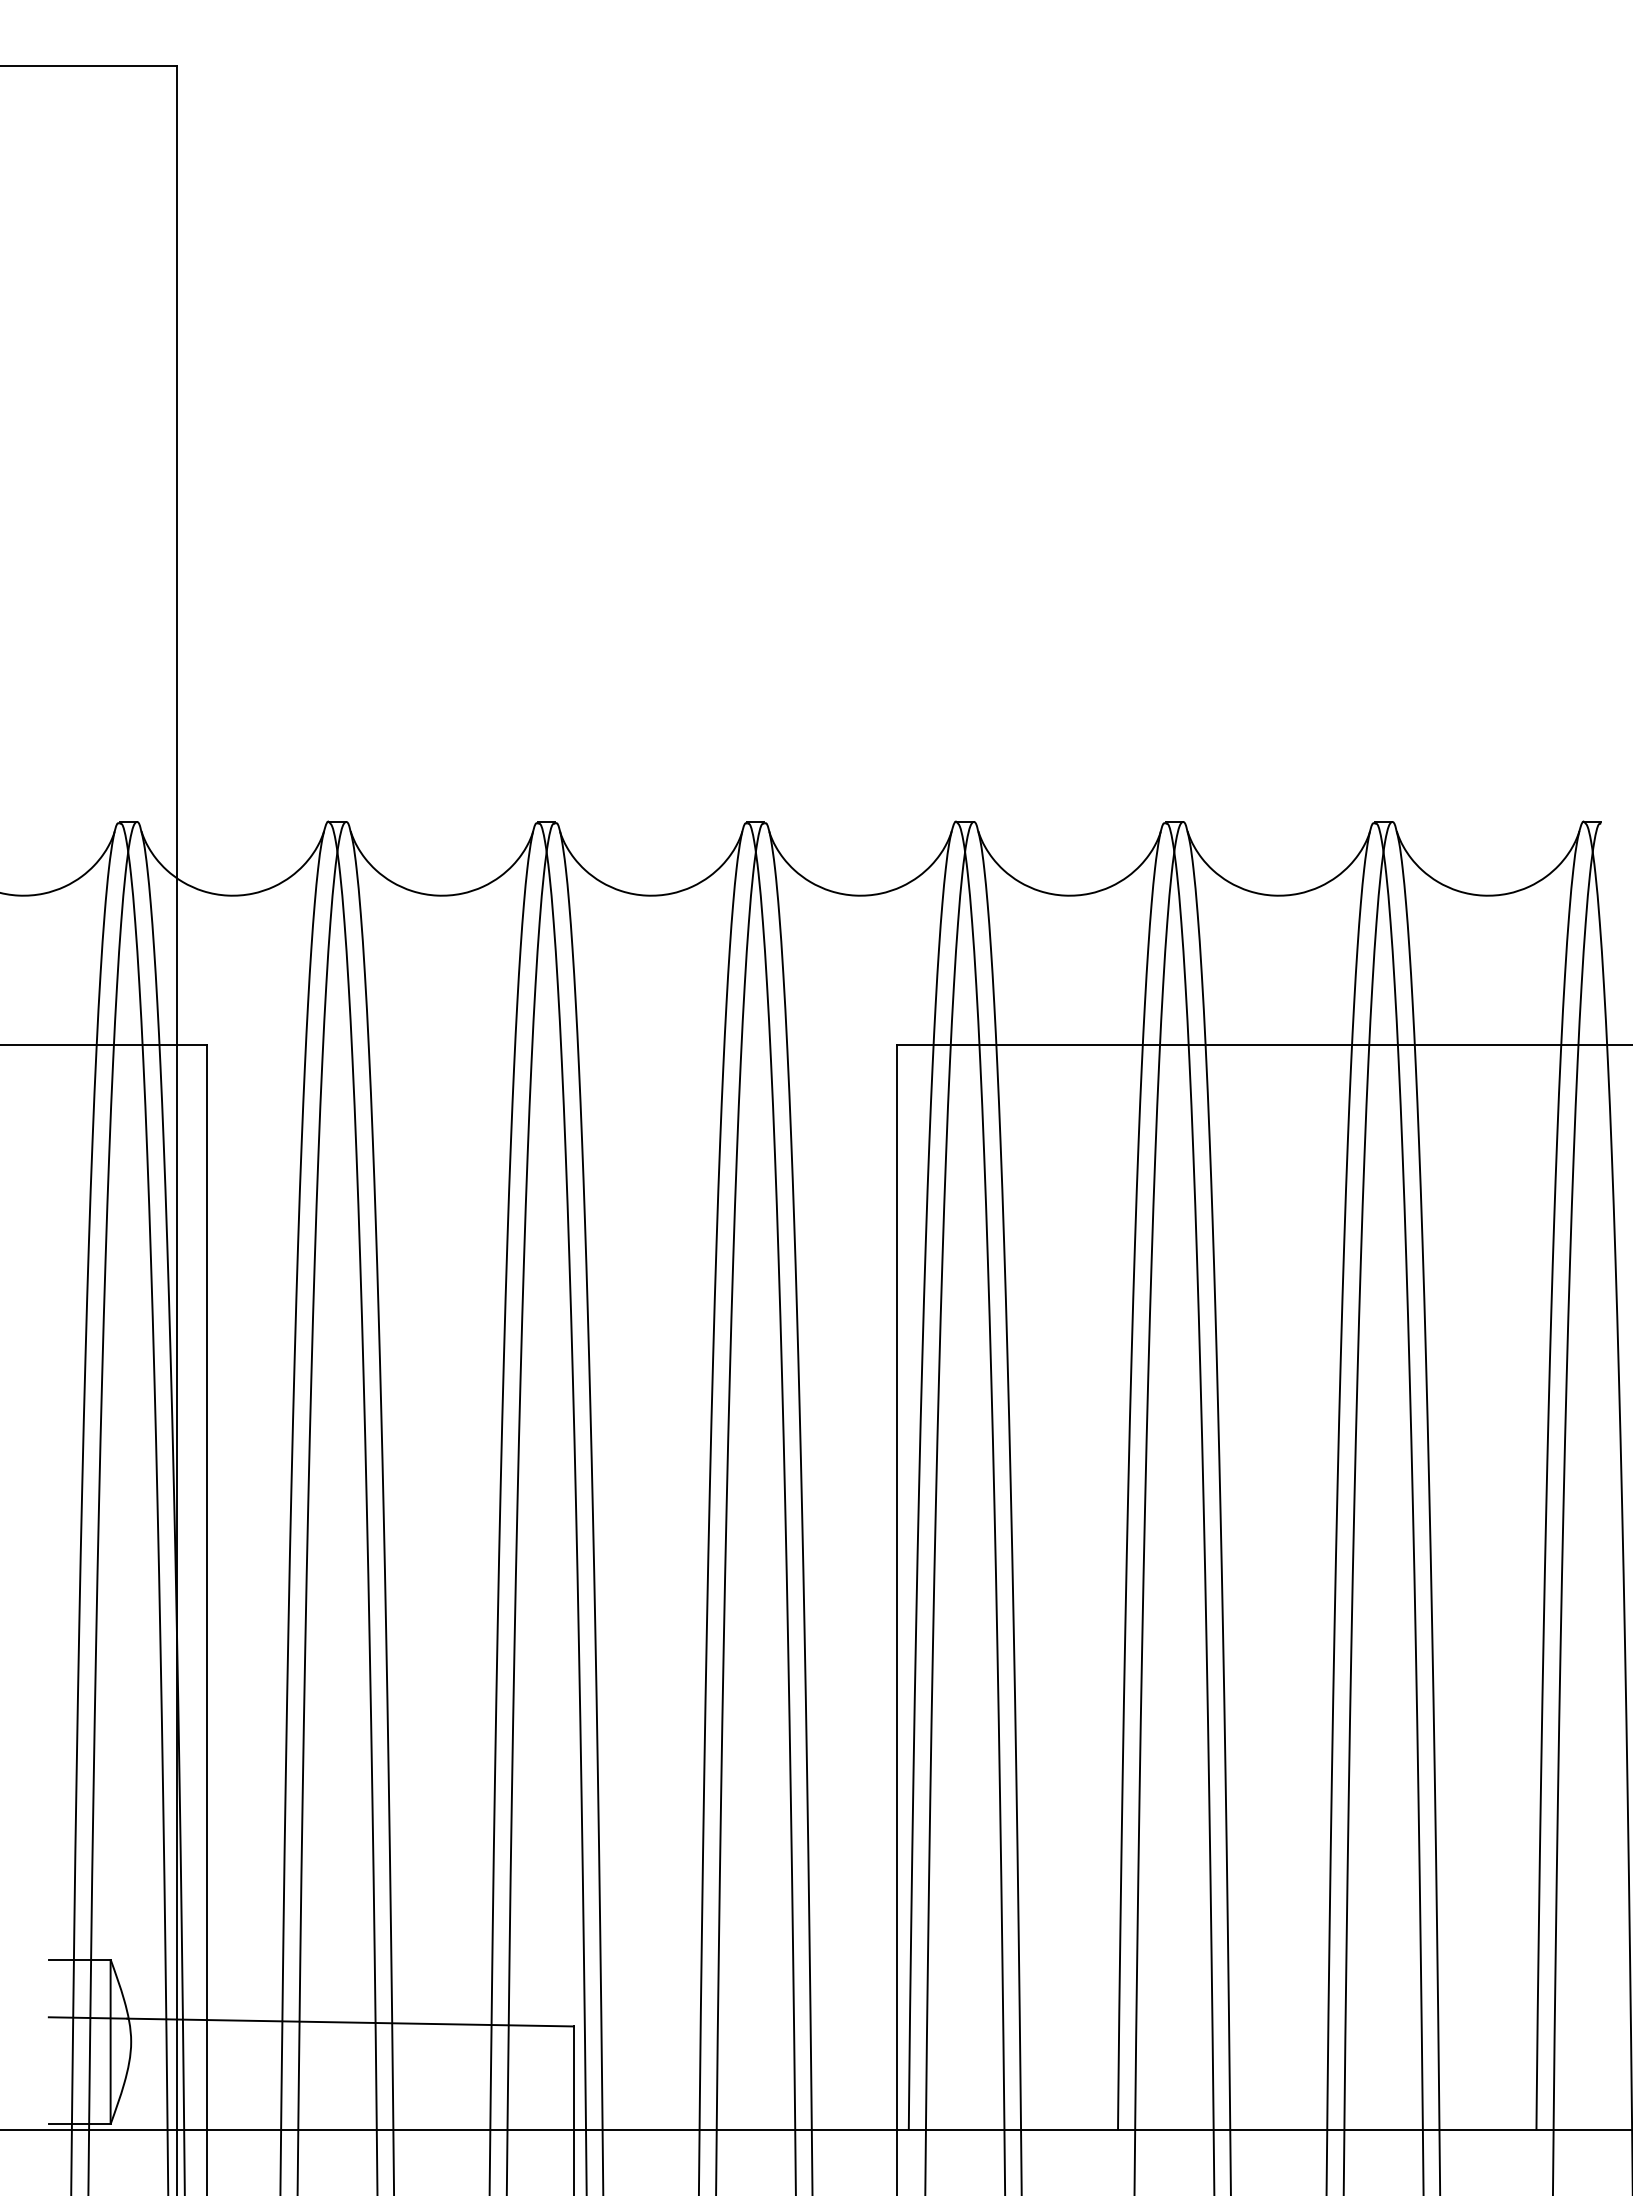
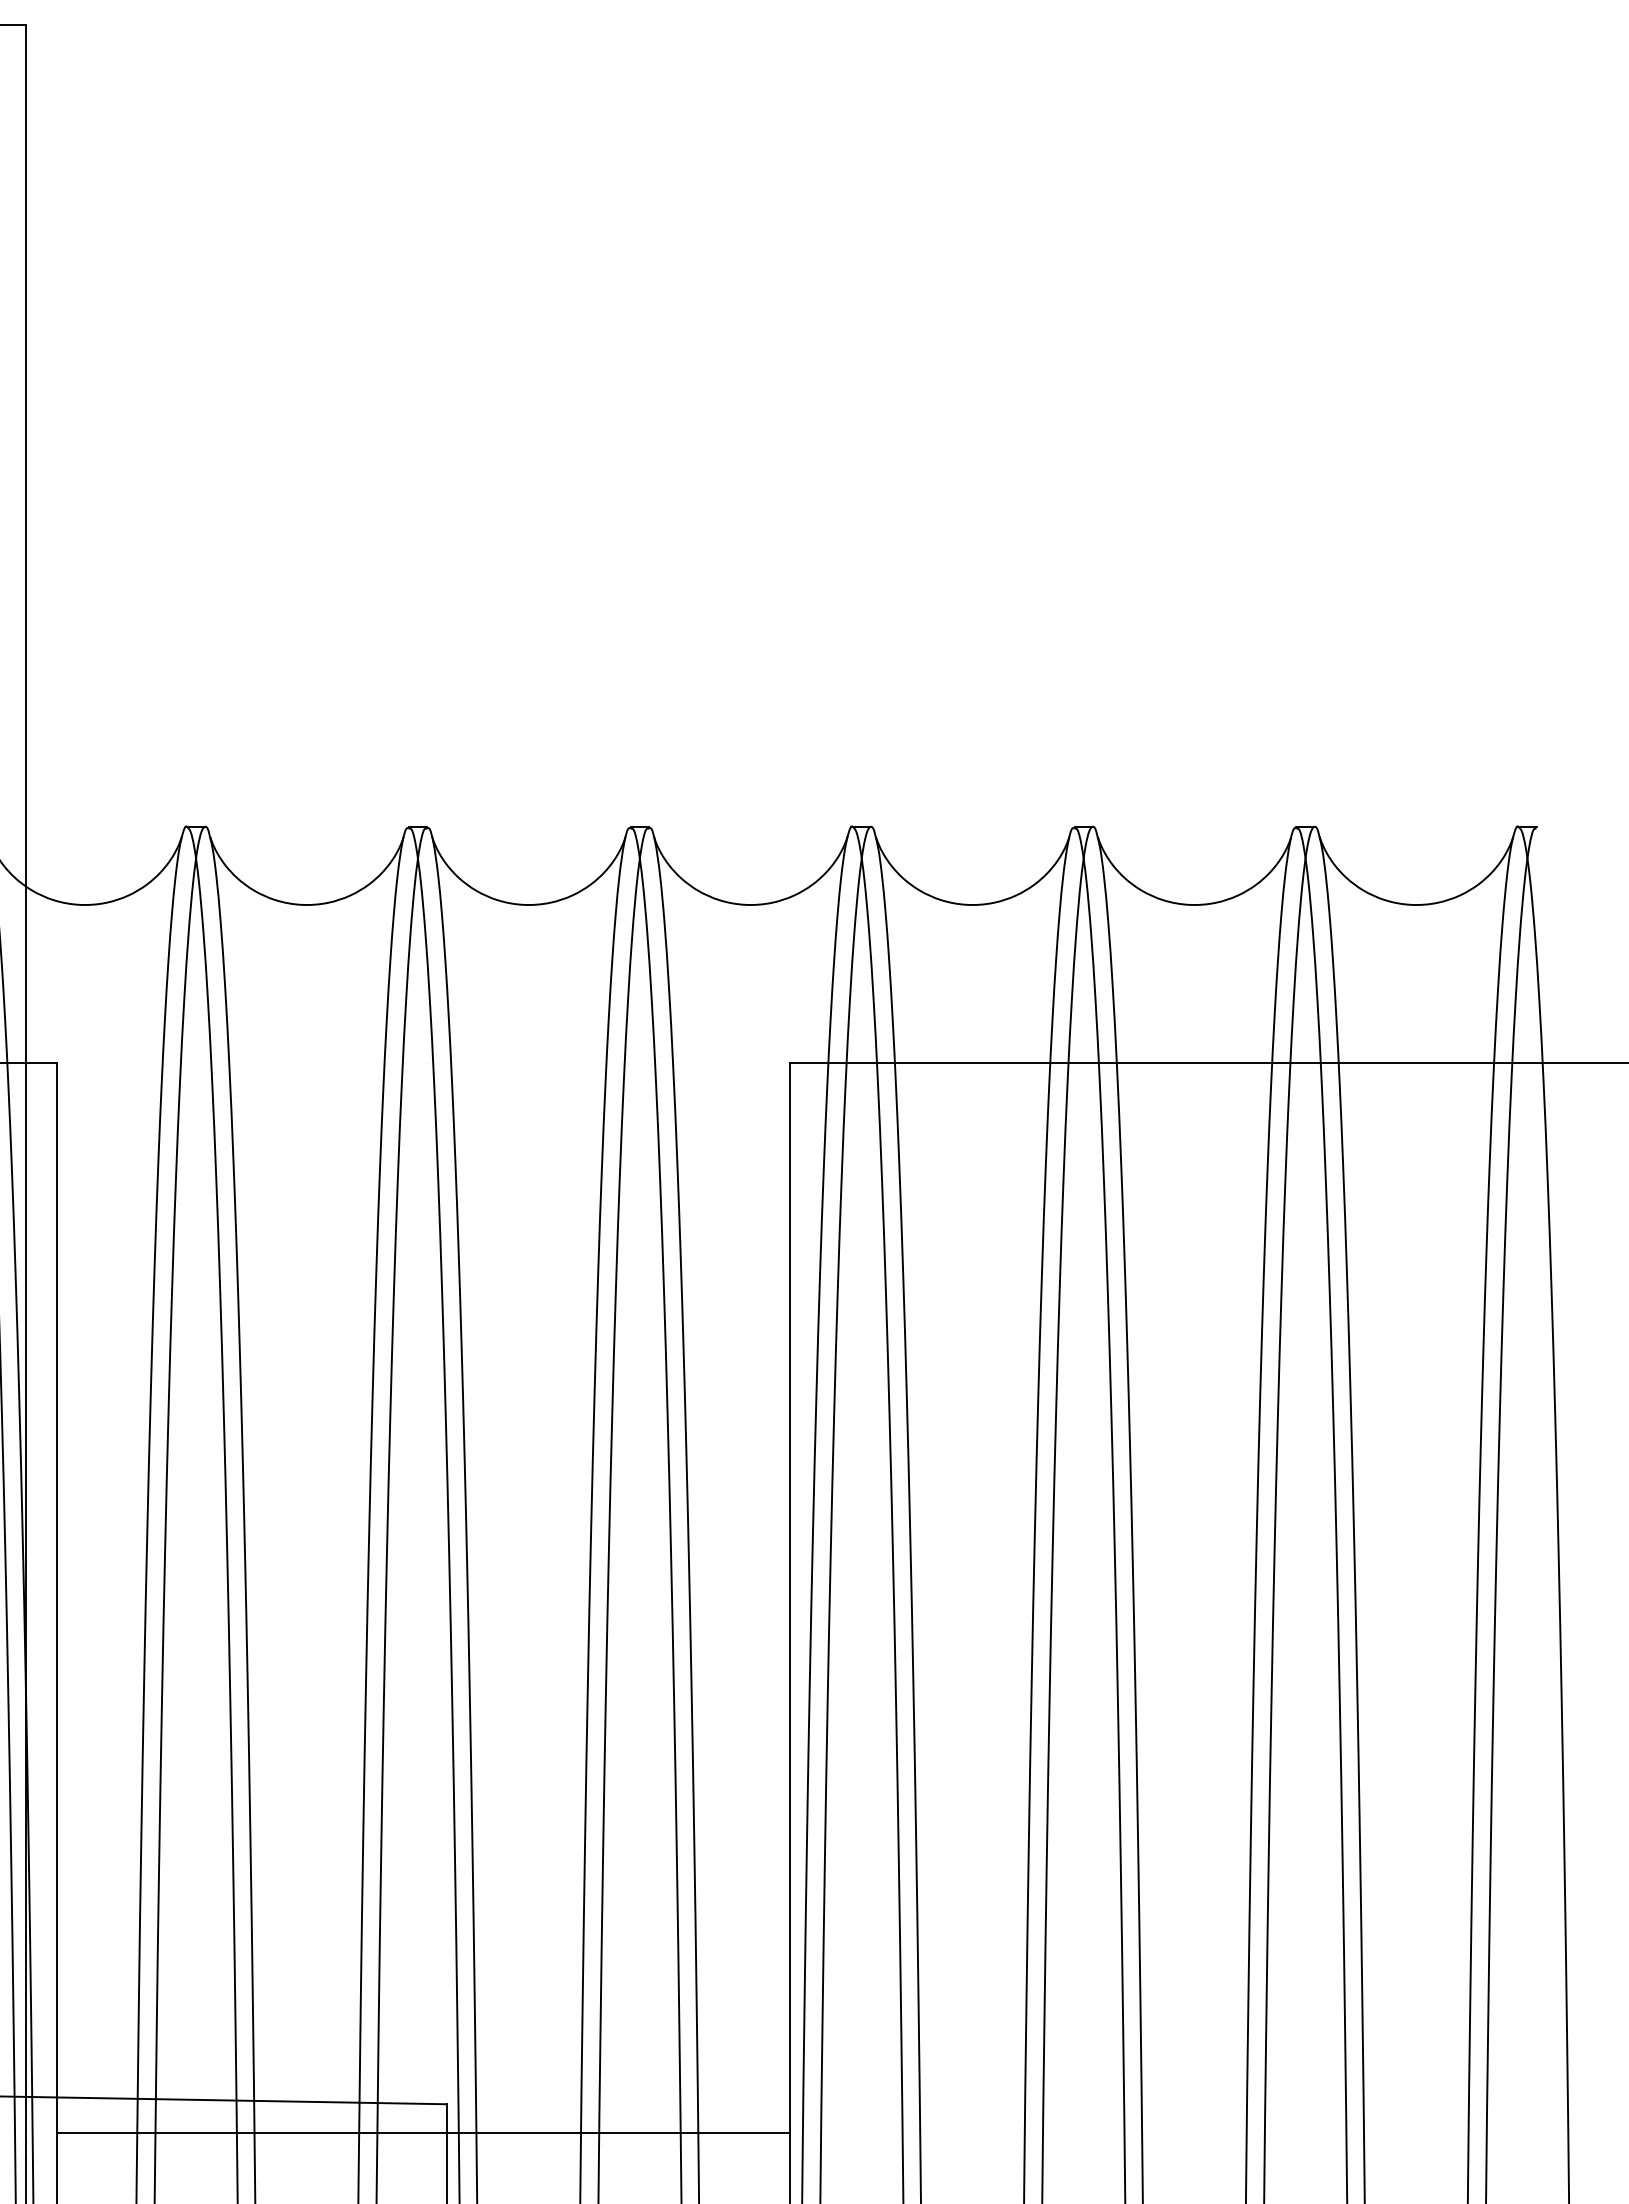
line: (551, 2053) -> (423, 2132), added

